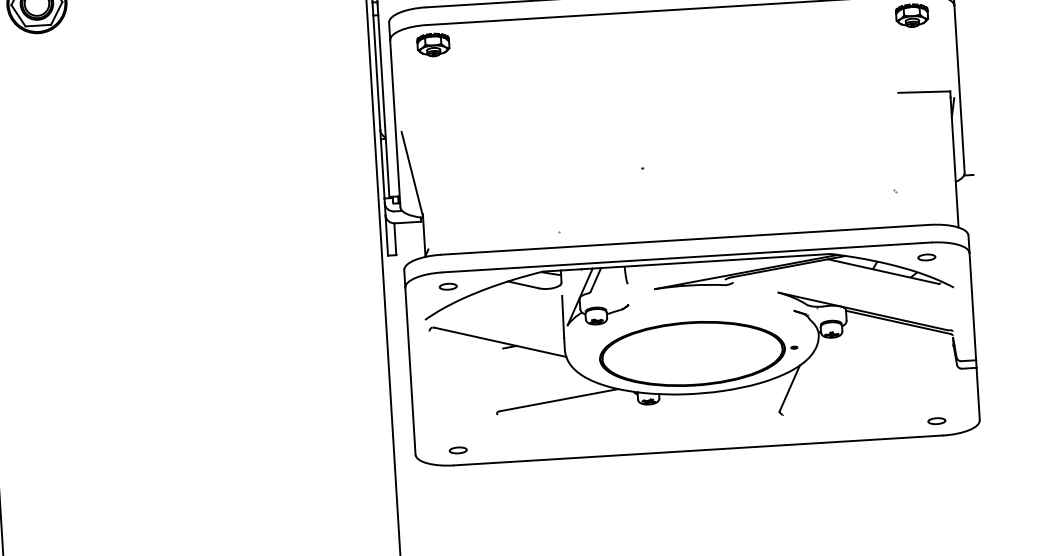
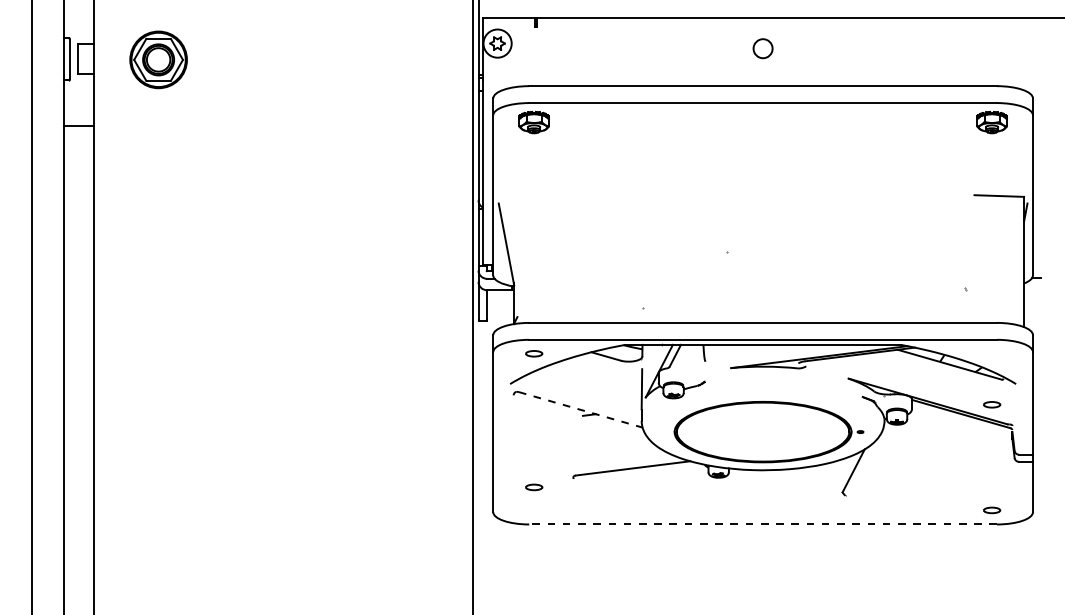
part: (927, 257) -> (992, 404), moved
line: (501, 342) -> (581, 410), solid -> dashed
part: (458, 450) -> (534, 487), moved
line: (698, 450) -> (763, 524), solid -> dashed

